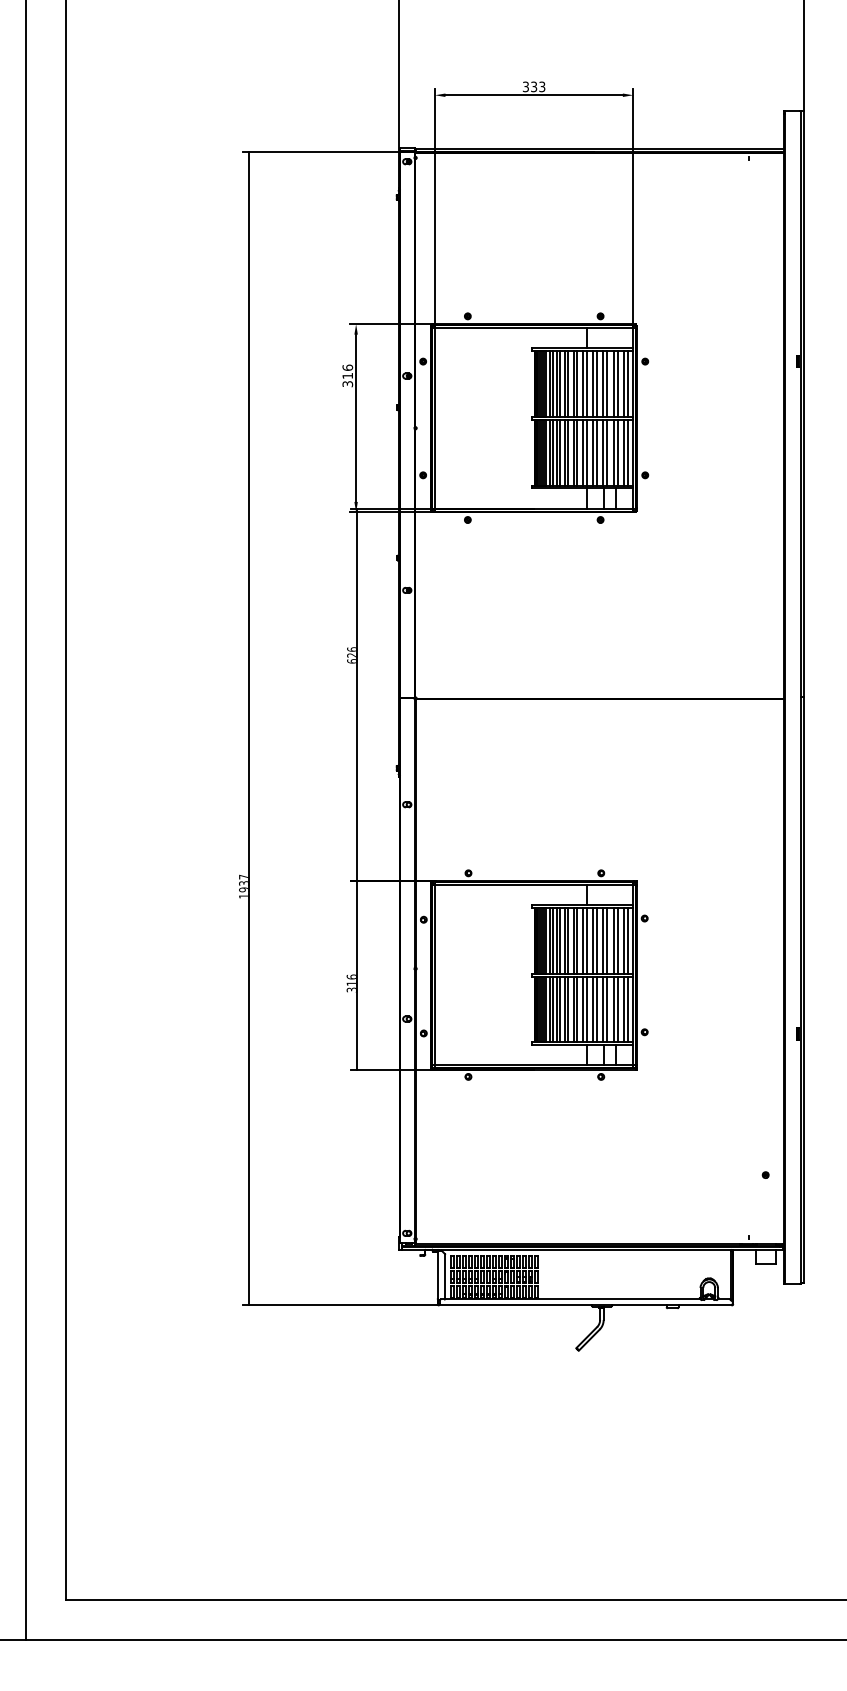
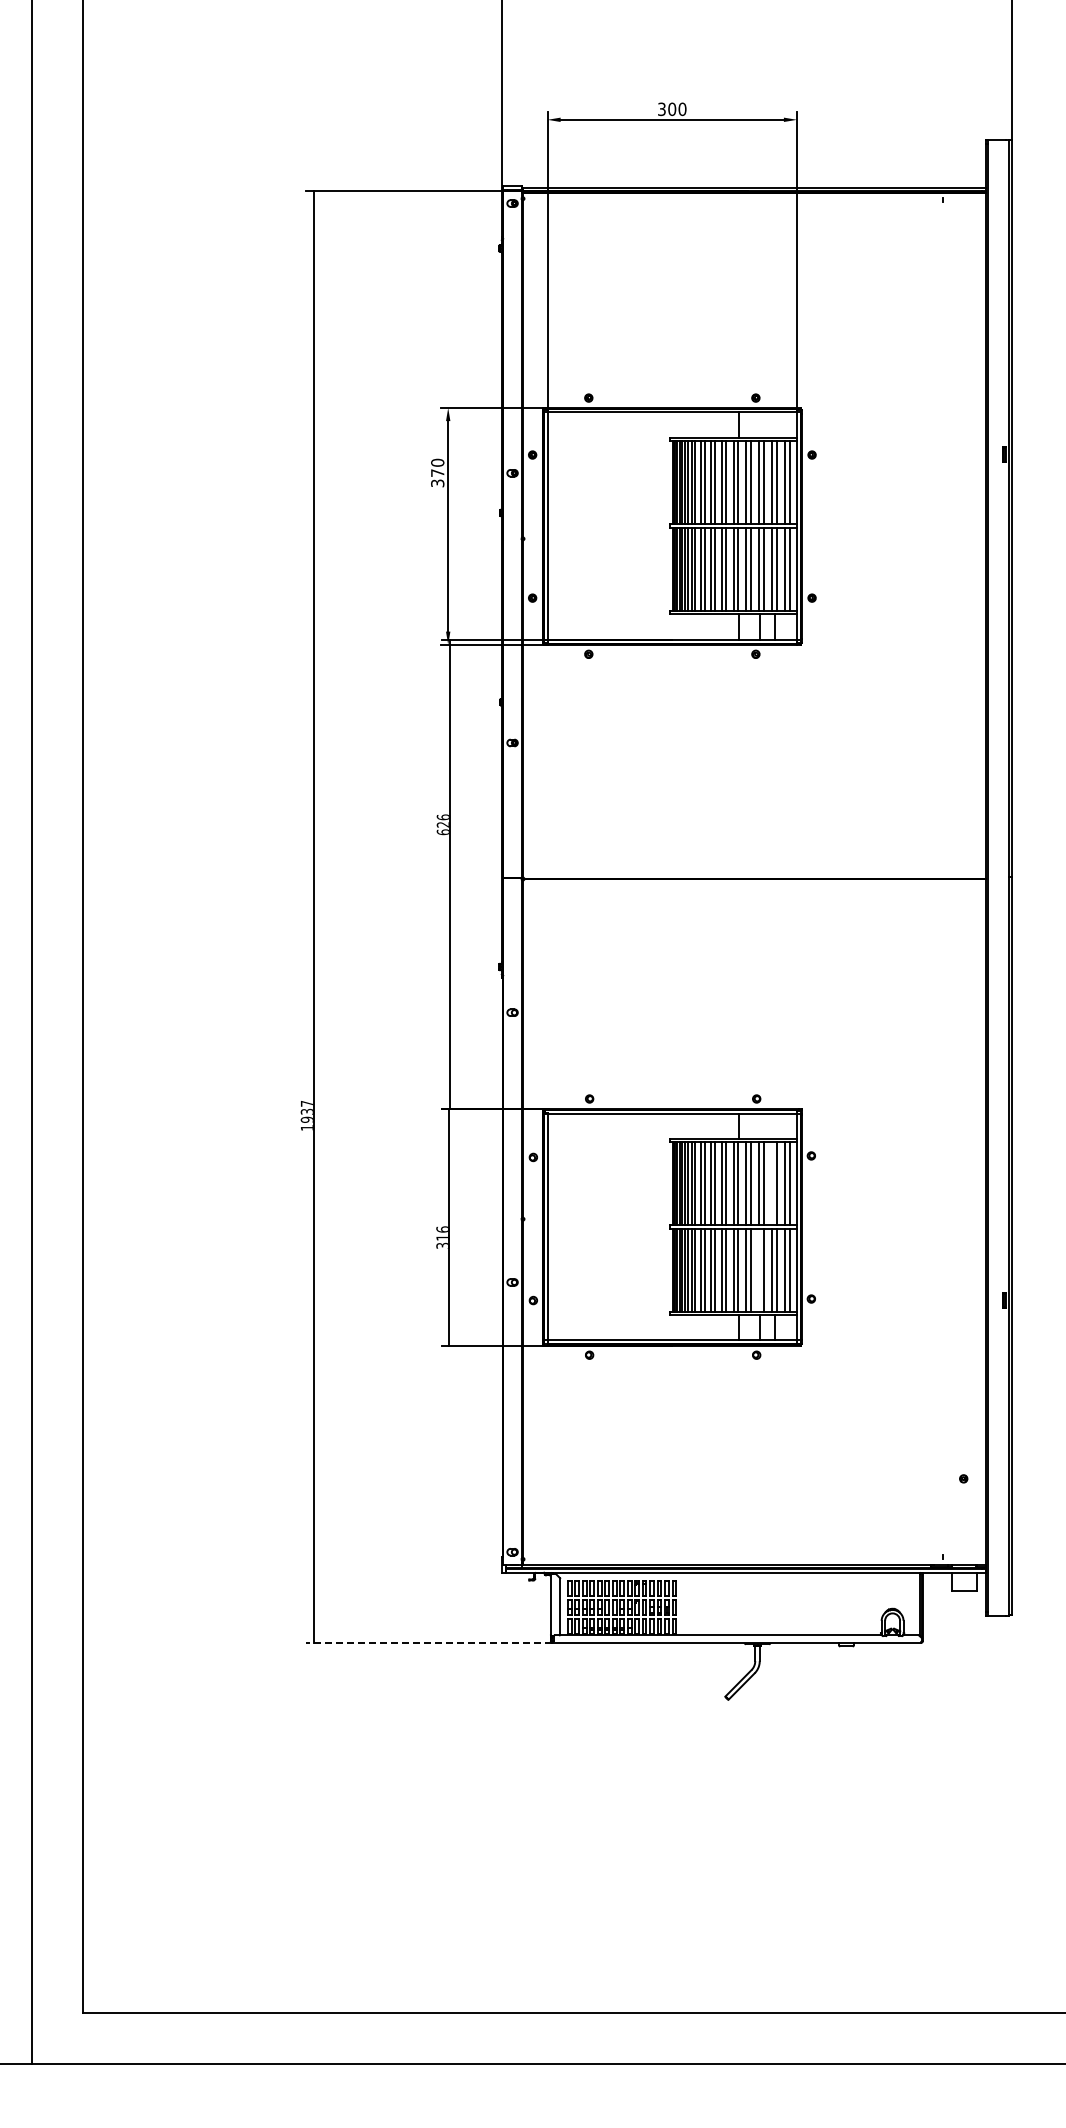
text: (538, 87) -> (677, 109), 333 -> 300
text: (347, 371) -> (437, 467), 316 -> 370
line: (613, 940) -> (772, 1183), removed
line: (603, 1008) -> (759, 1269), removed
line: (340, 1305) -> (428, 1642), solid -> dashed

